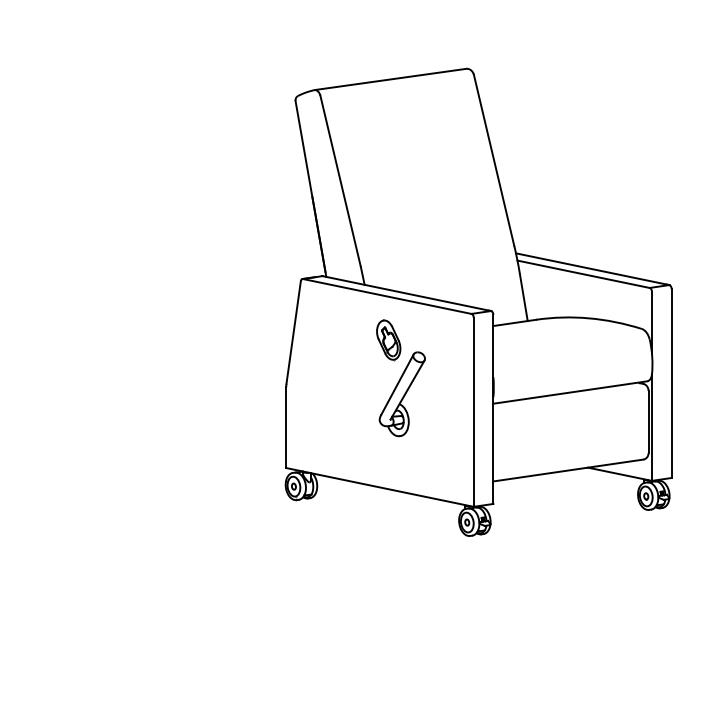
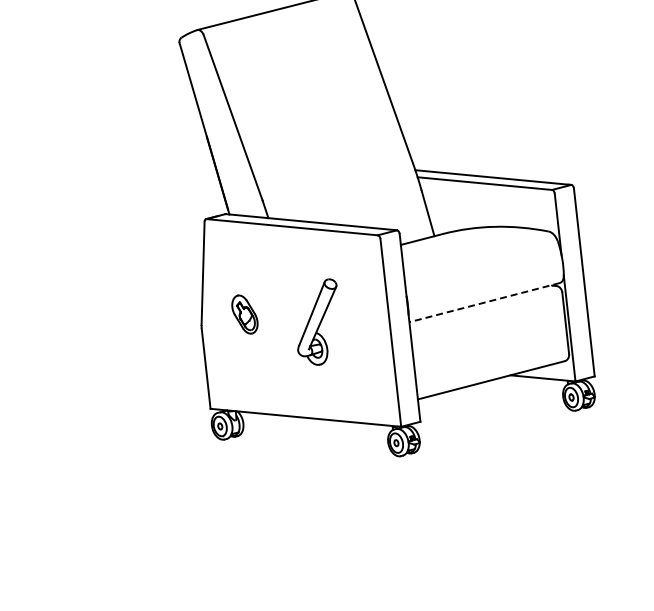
part: (388, 340) -> (244, 314), moved
line: (570, 392) -> (484, 302), solid -> dashed

